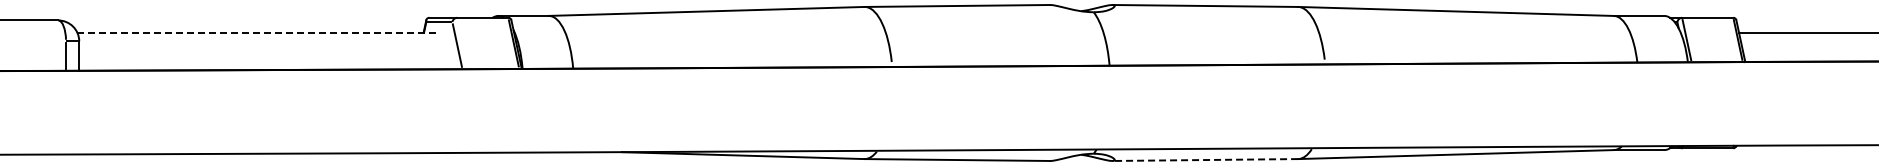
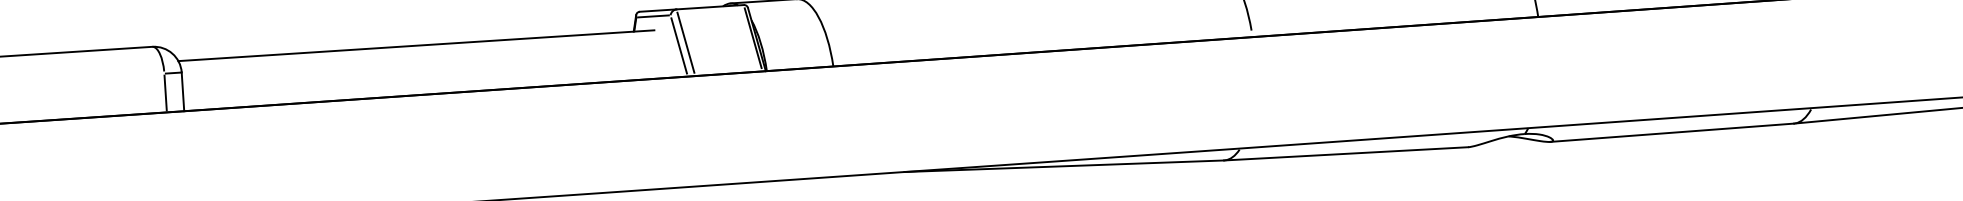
line: (258, 32) -> (416, 45), dashed -> solid
line: (462, 43) -> (685, 42), added
line: (1205, 160) -> (1672, 133), dashed -> solid

